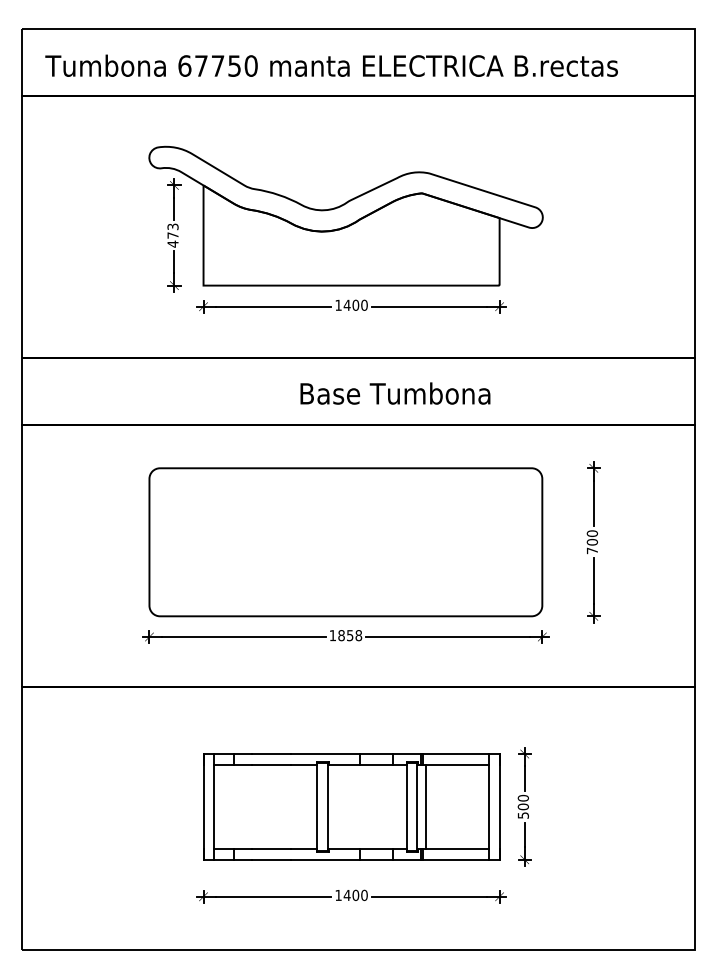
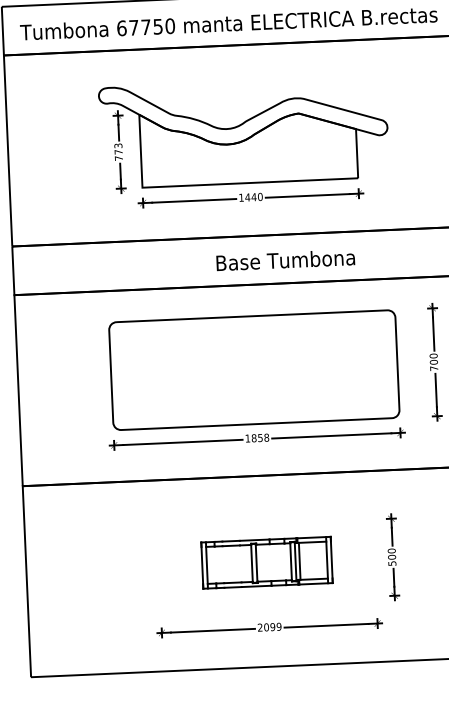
text: (172, 243) -> (118, 158), 473 -> 773
text: (355, 304) -> (253, 196), 1400 -> 1440
part: (351, 806) -> (266, 562), size x0.6
text: (351, 895) -> (269, 627), 1400 -> 2099

